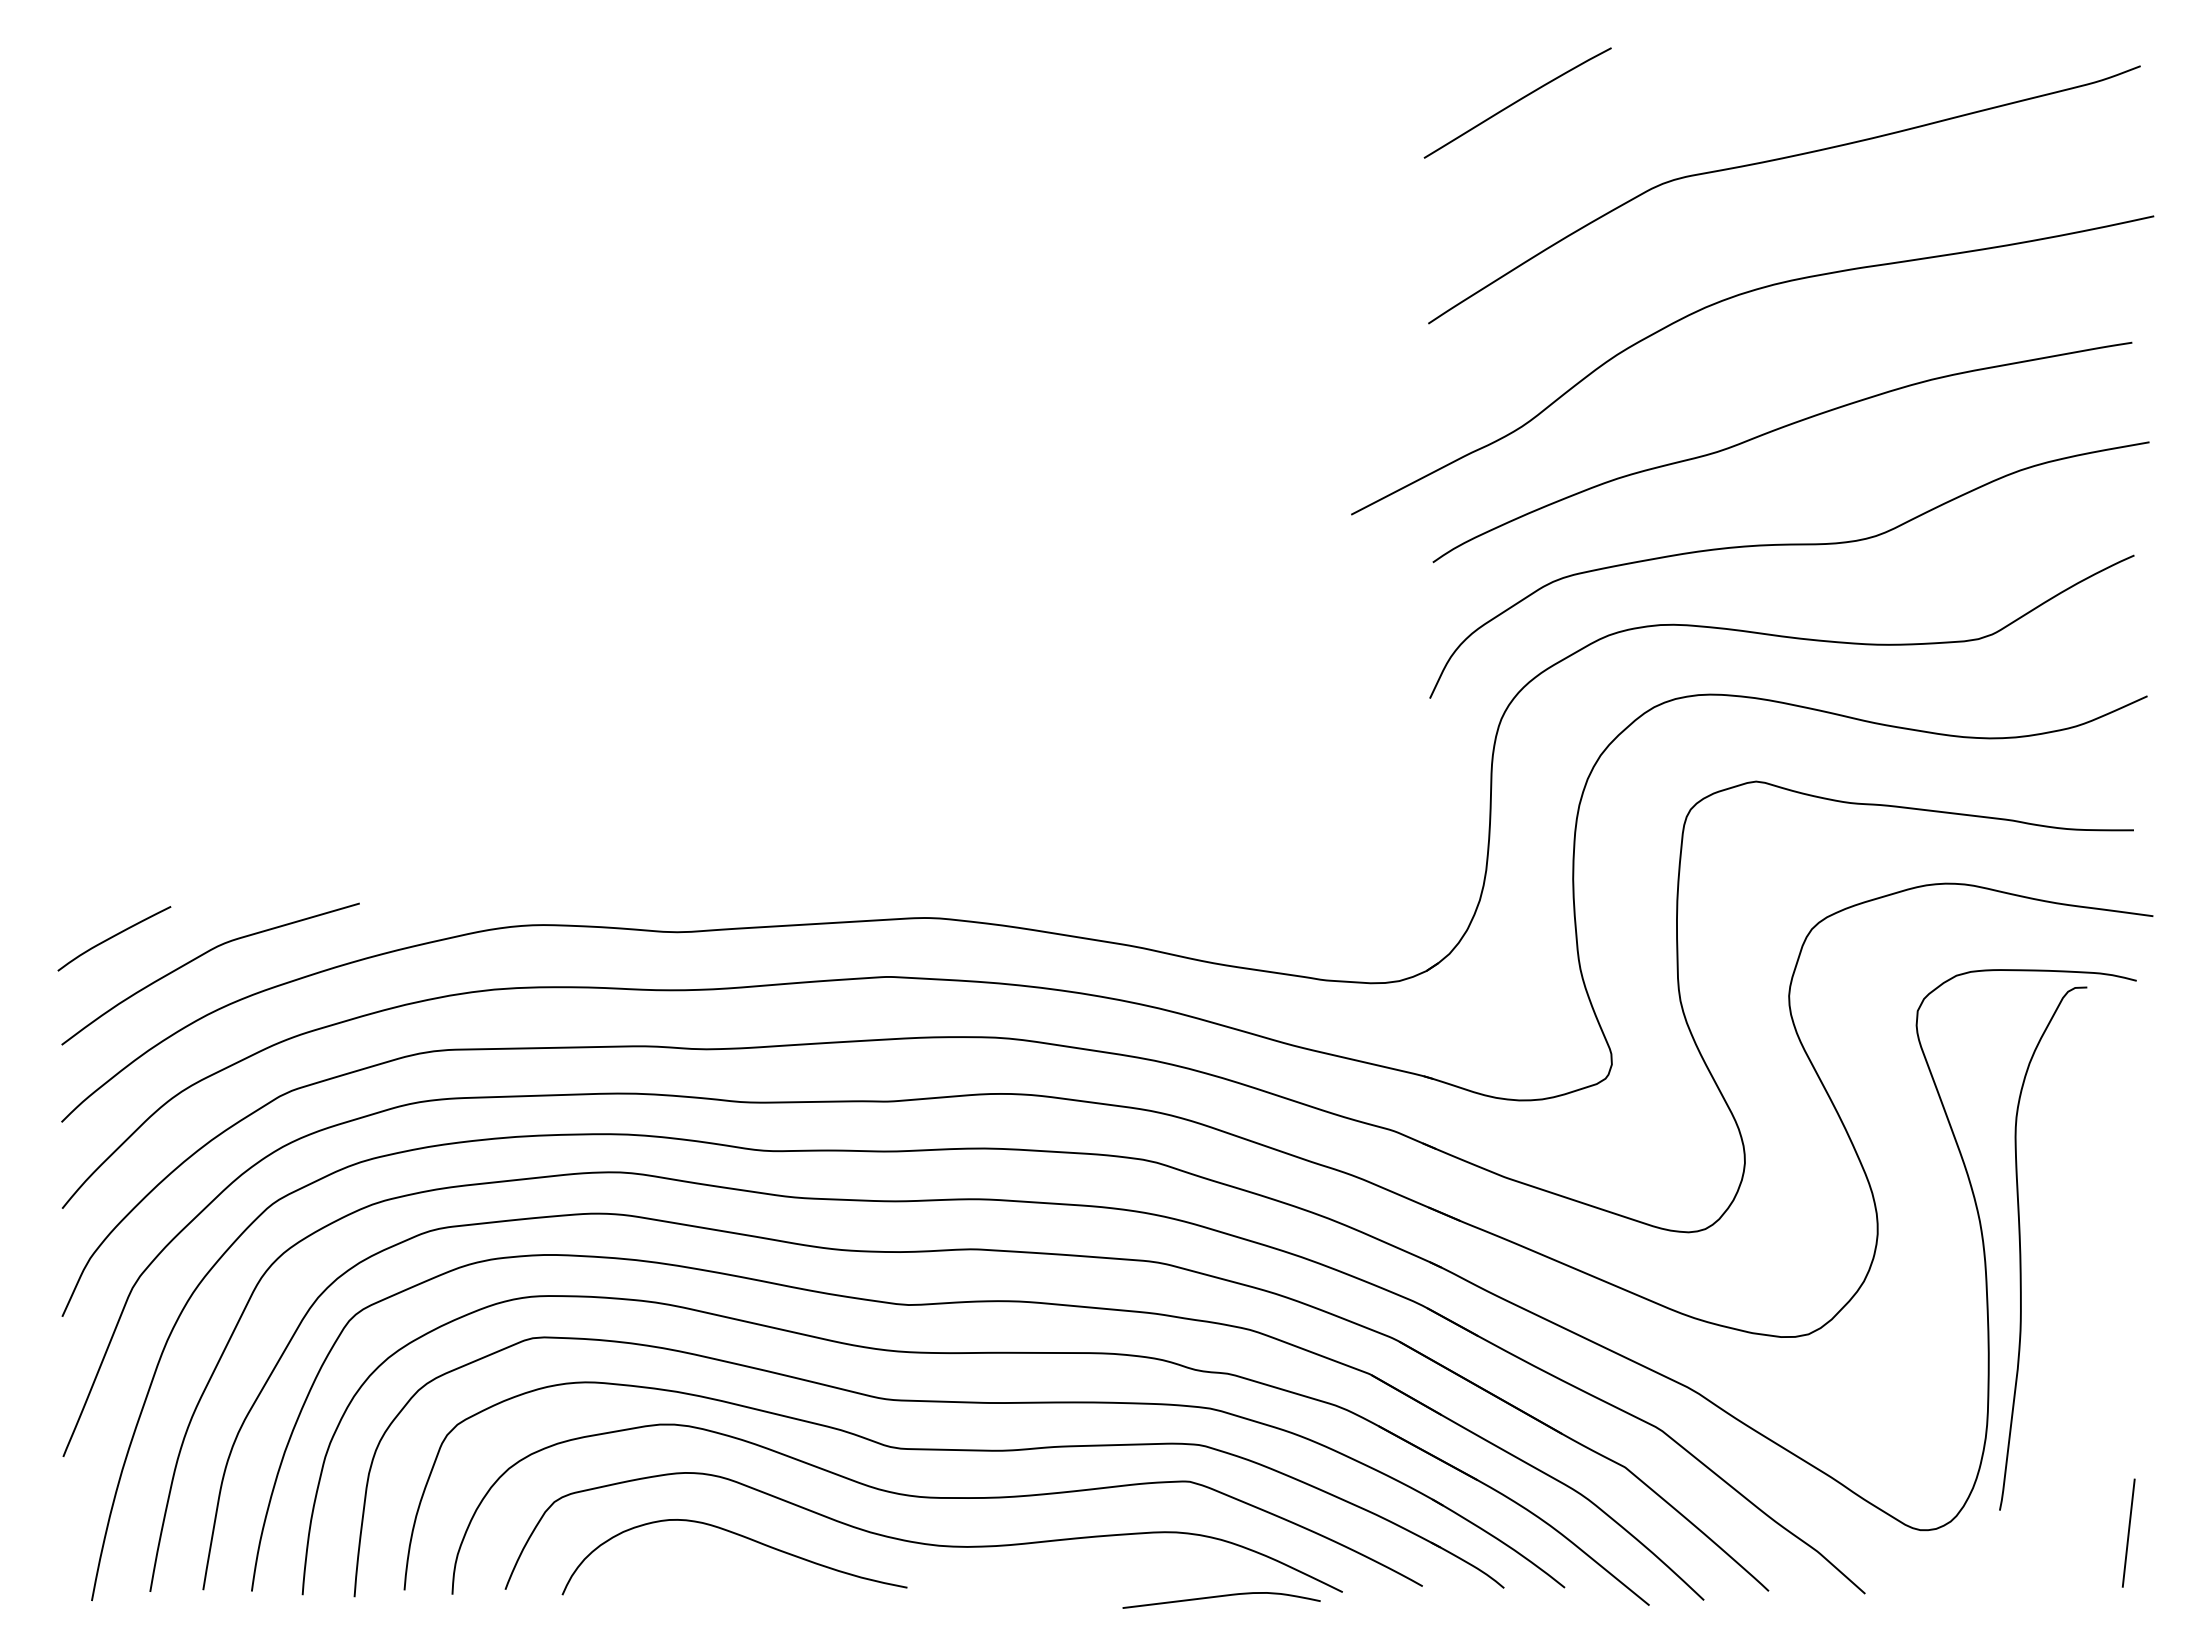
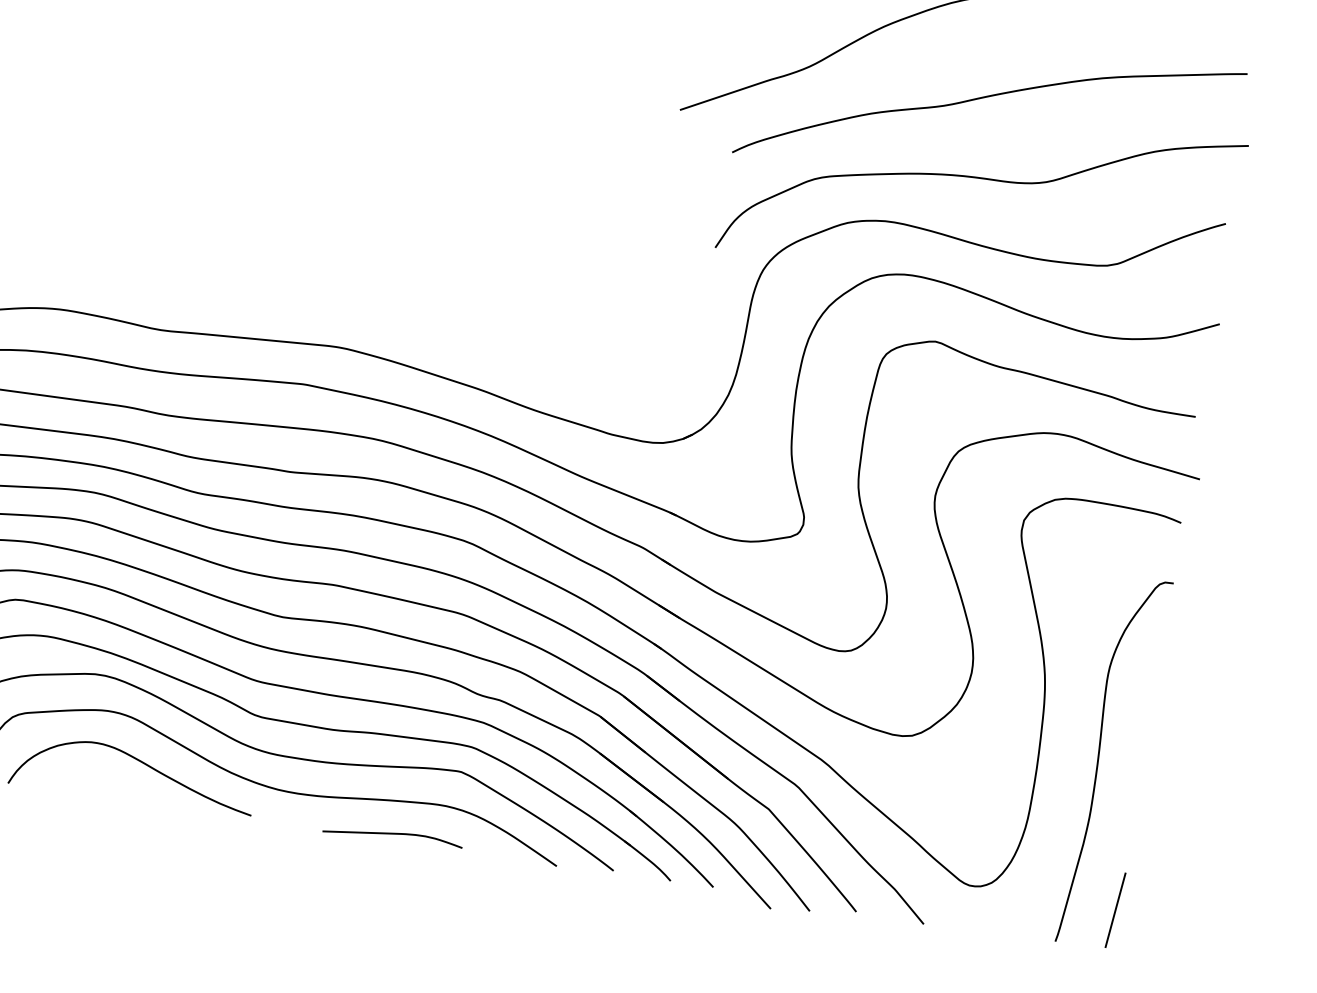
curve: (2021, 1250) -> (1098, 761), moved
curve: (1220, 1597) -> (392, 834), moved

